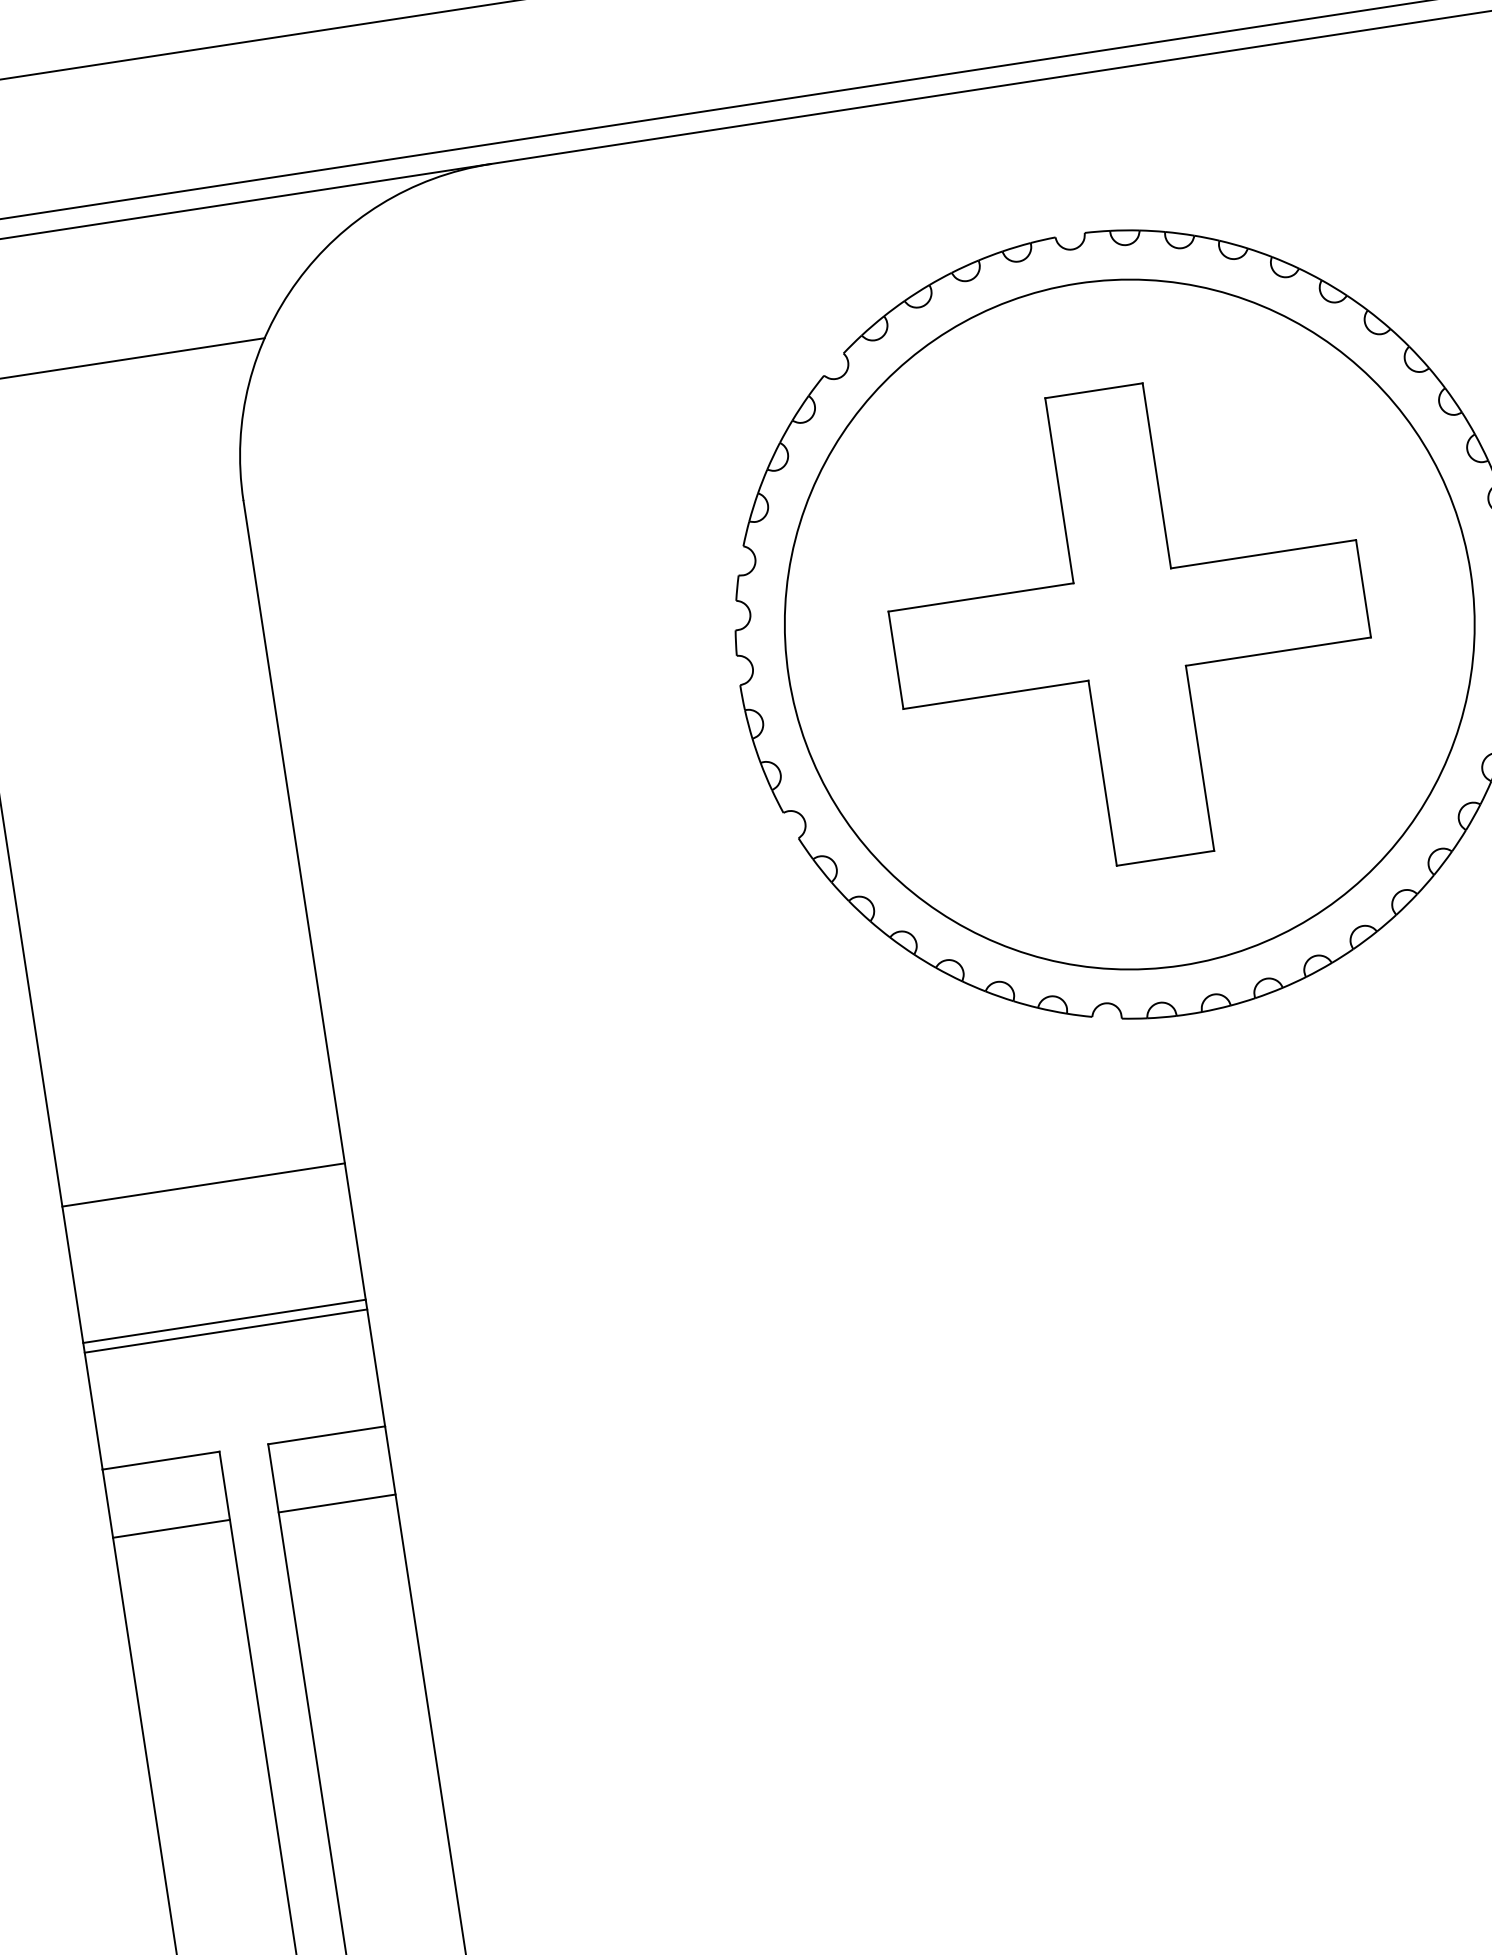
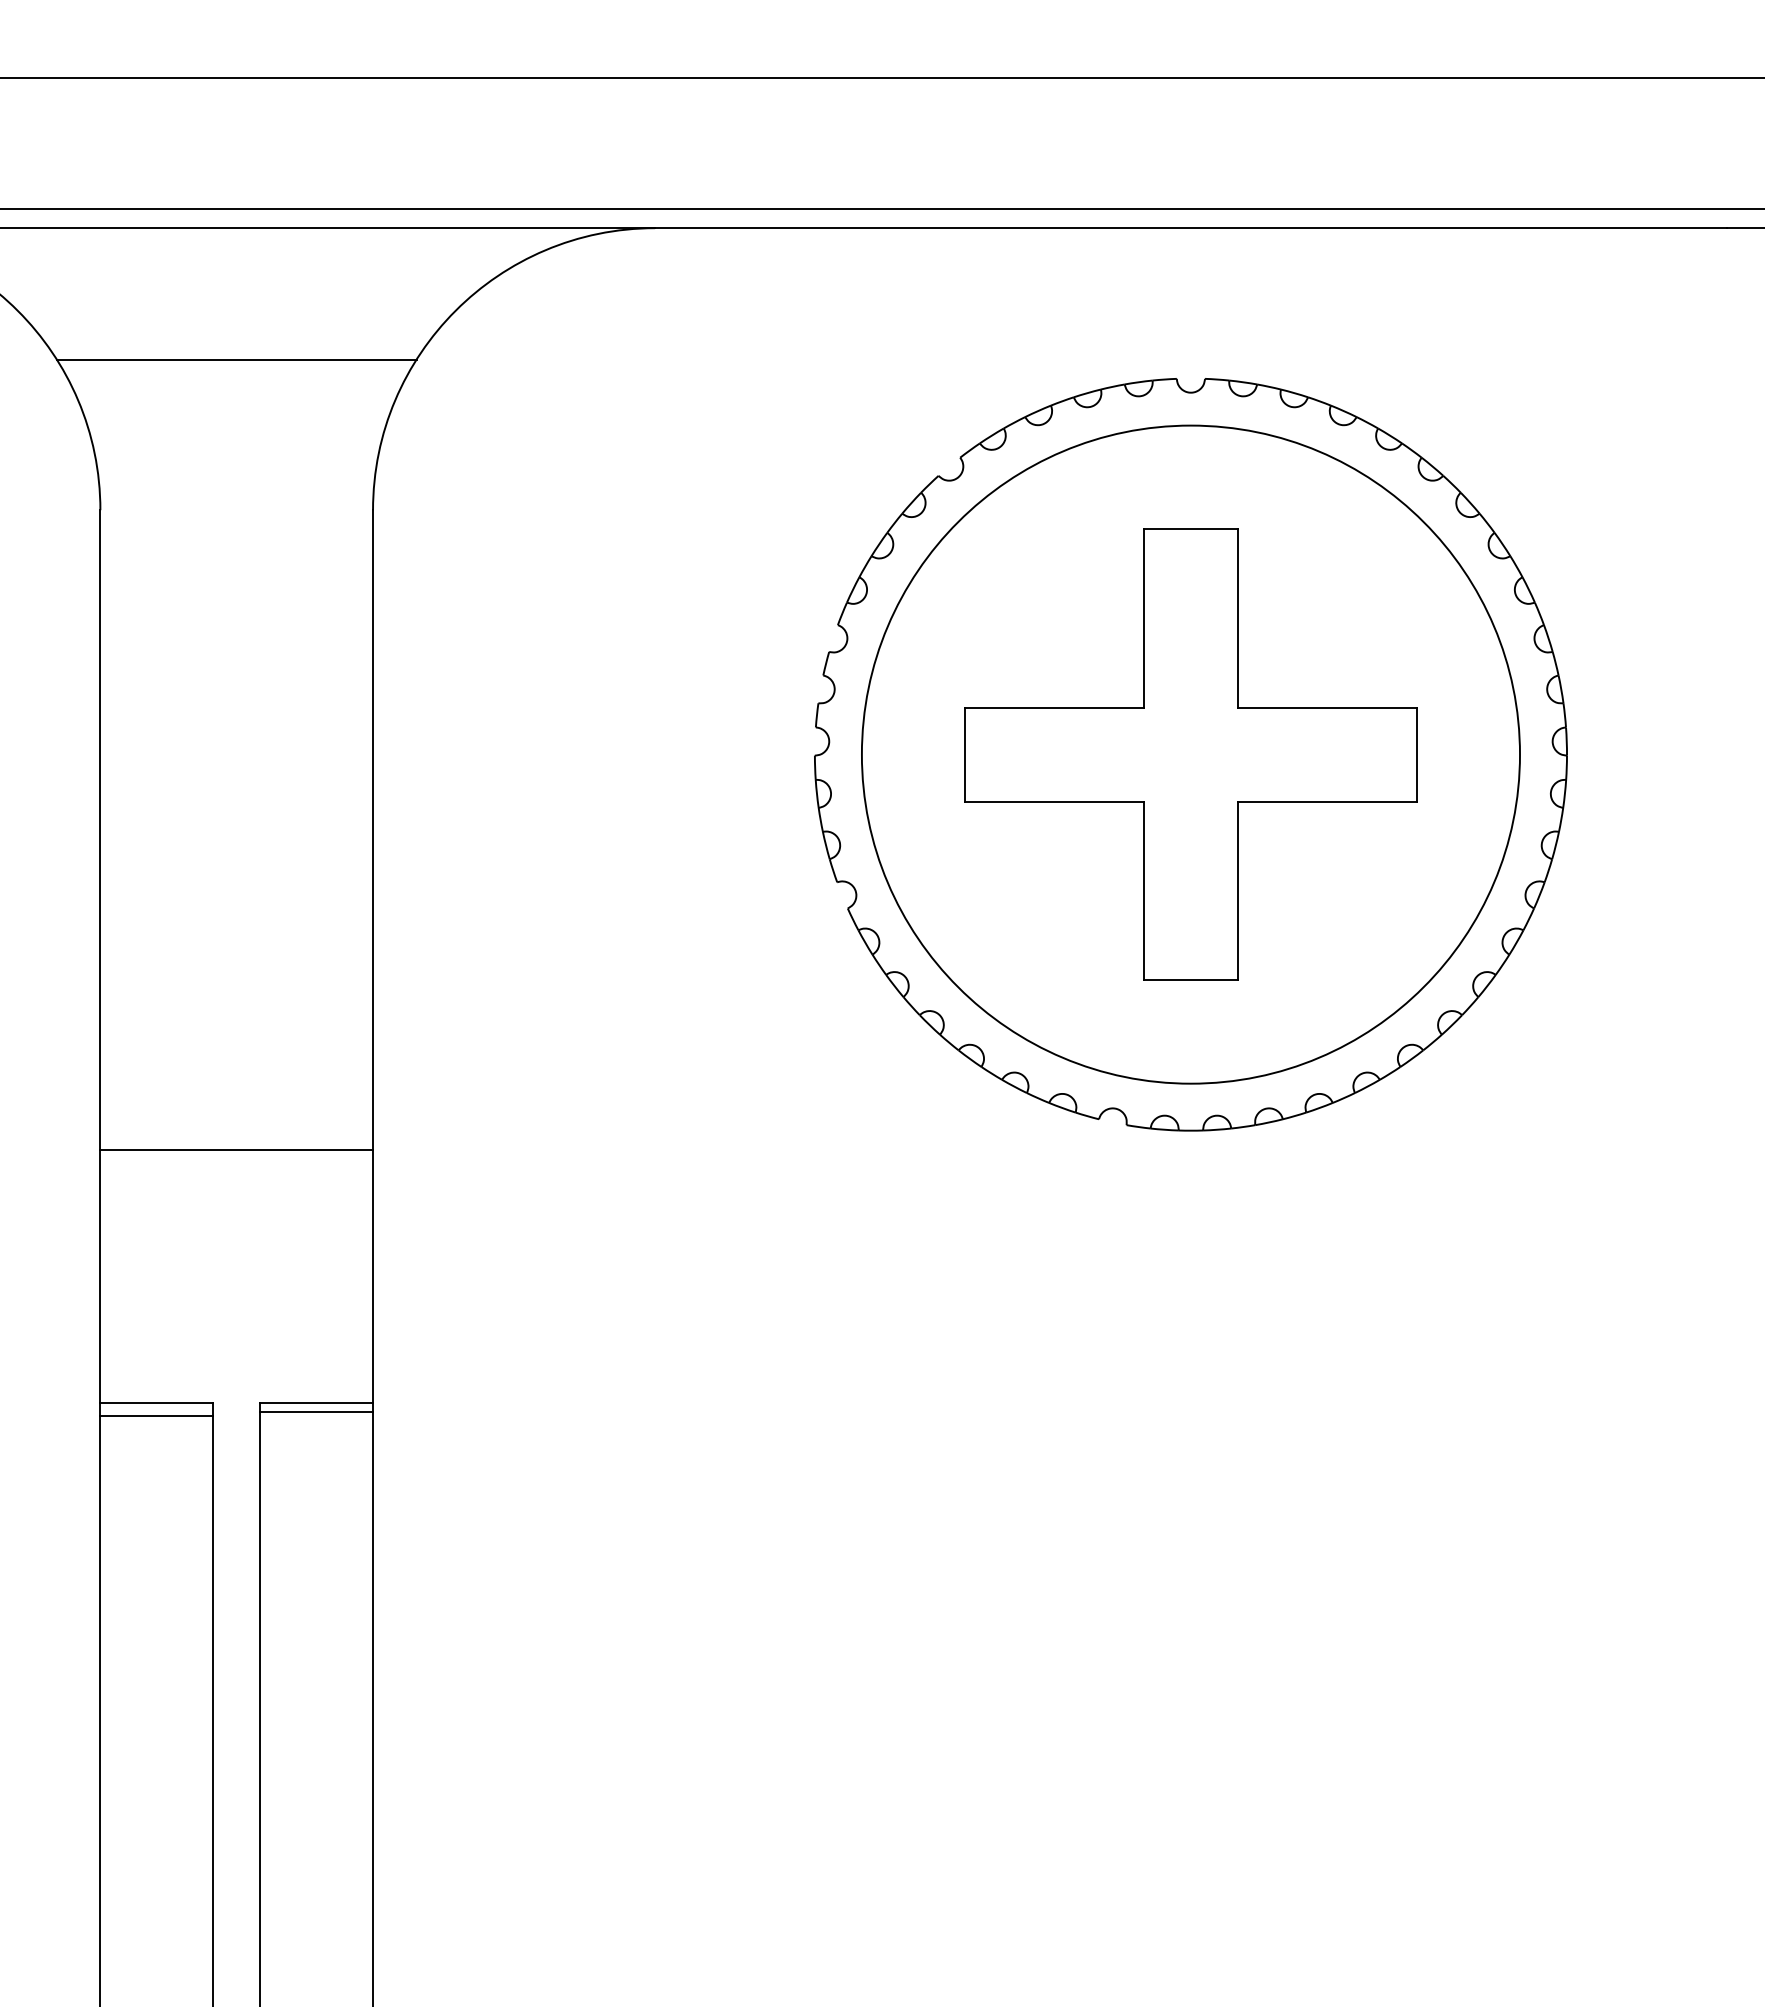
line: (224, 1321) -> (236, 1281), removed
line: (225, 1331) -> (236, 1290), removed
line: (337, 1503) -> (316, 1412), moved
line: (171, 1529) -> (156, 1416), moved

